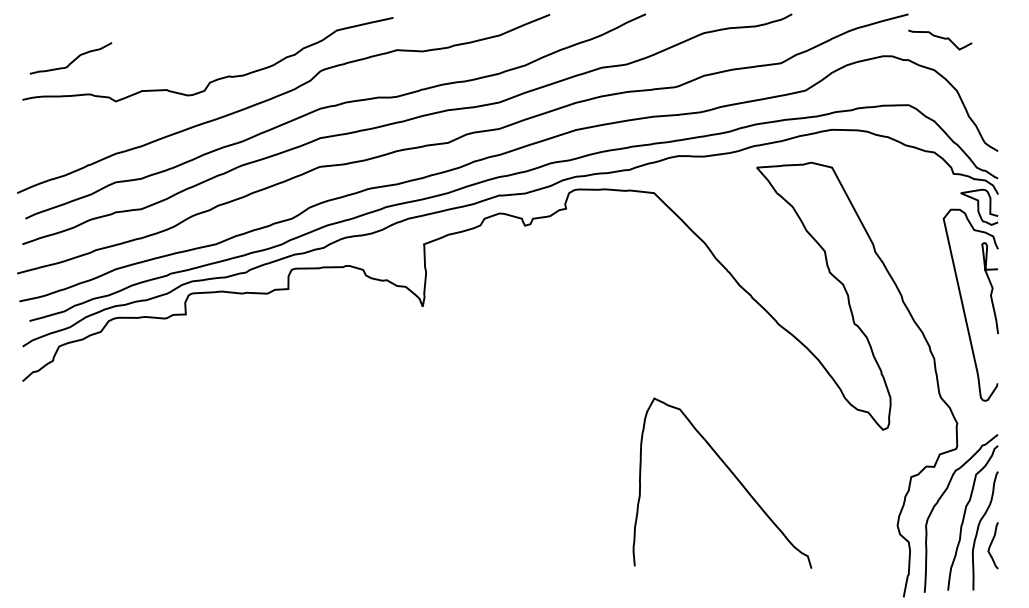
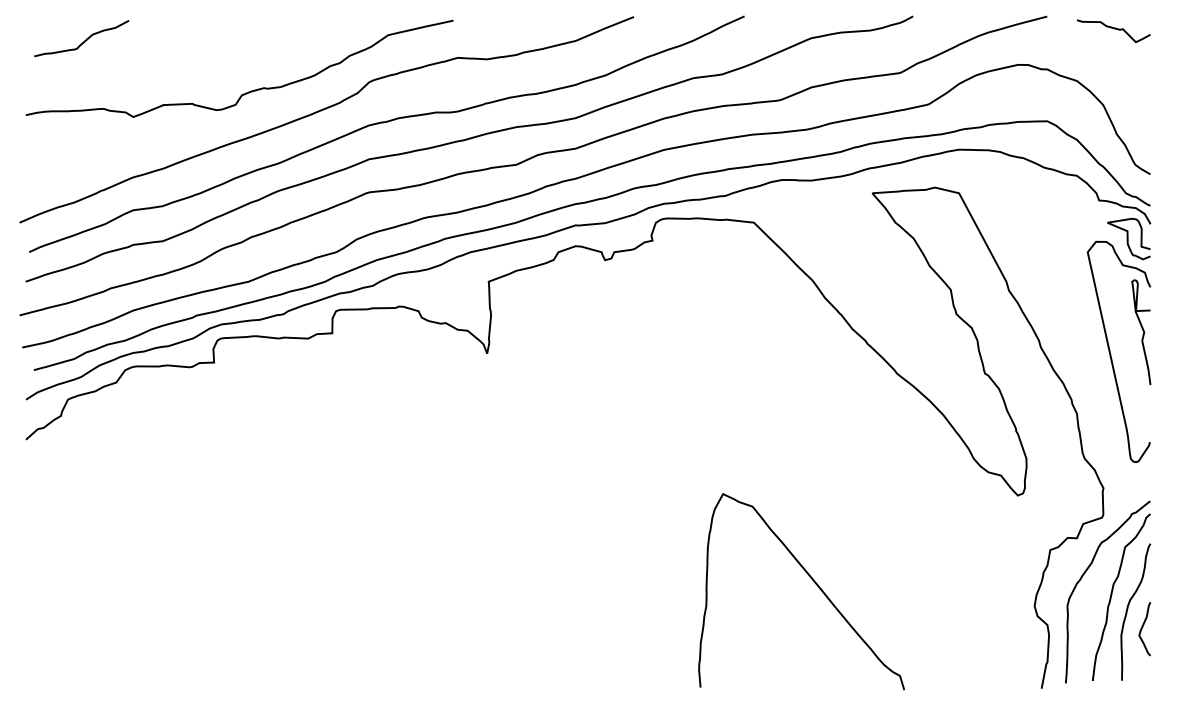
curve: (940, 38) -> (1114, 29), moved
curve: (72, 60) -> (83, 40), moved
curve: (731, 473) -> (812, 580), moved

